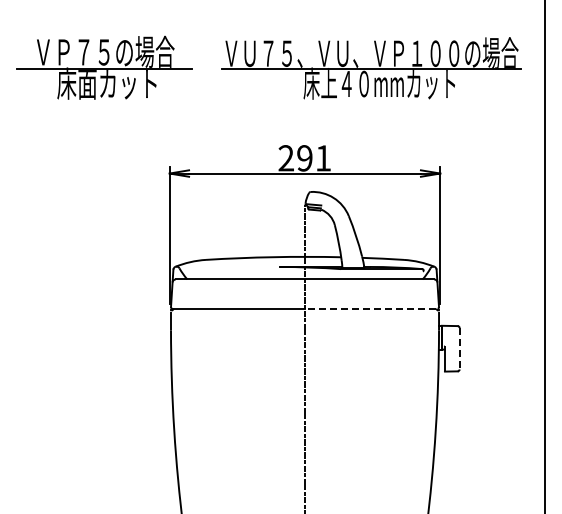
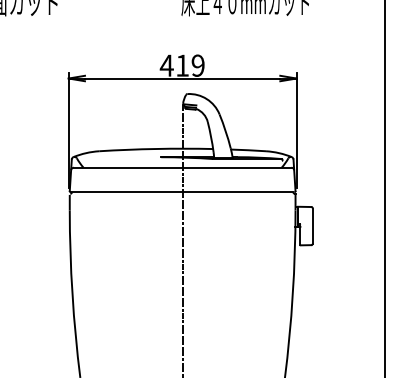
text: (303, 158) -> (181, 65), 291 -> 419
line: (370, 308) -> (237, 192), dashed -> solid
line: (459, 348) -> (312, 225), dashed -> solid

